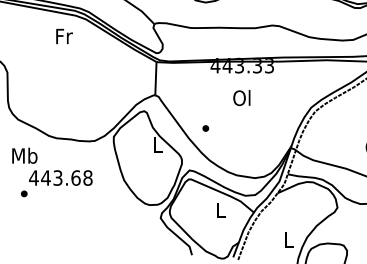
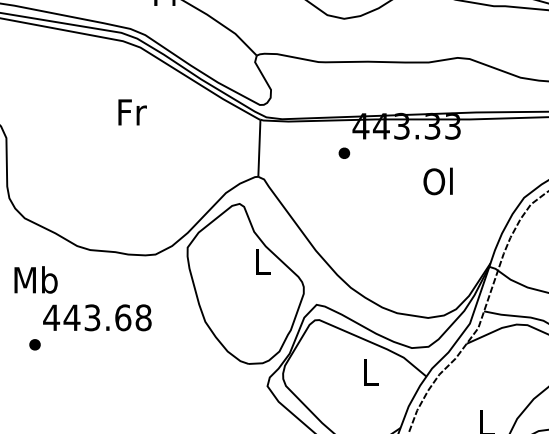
text: (64, 36) -> (132, 112), moved
text: (241, 98) -> (437, 182), moved
part: (205, 128) -> (343, 153), moved

